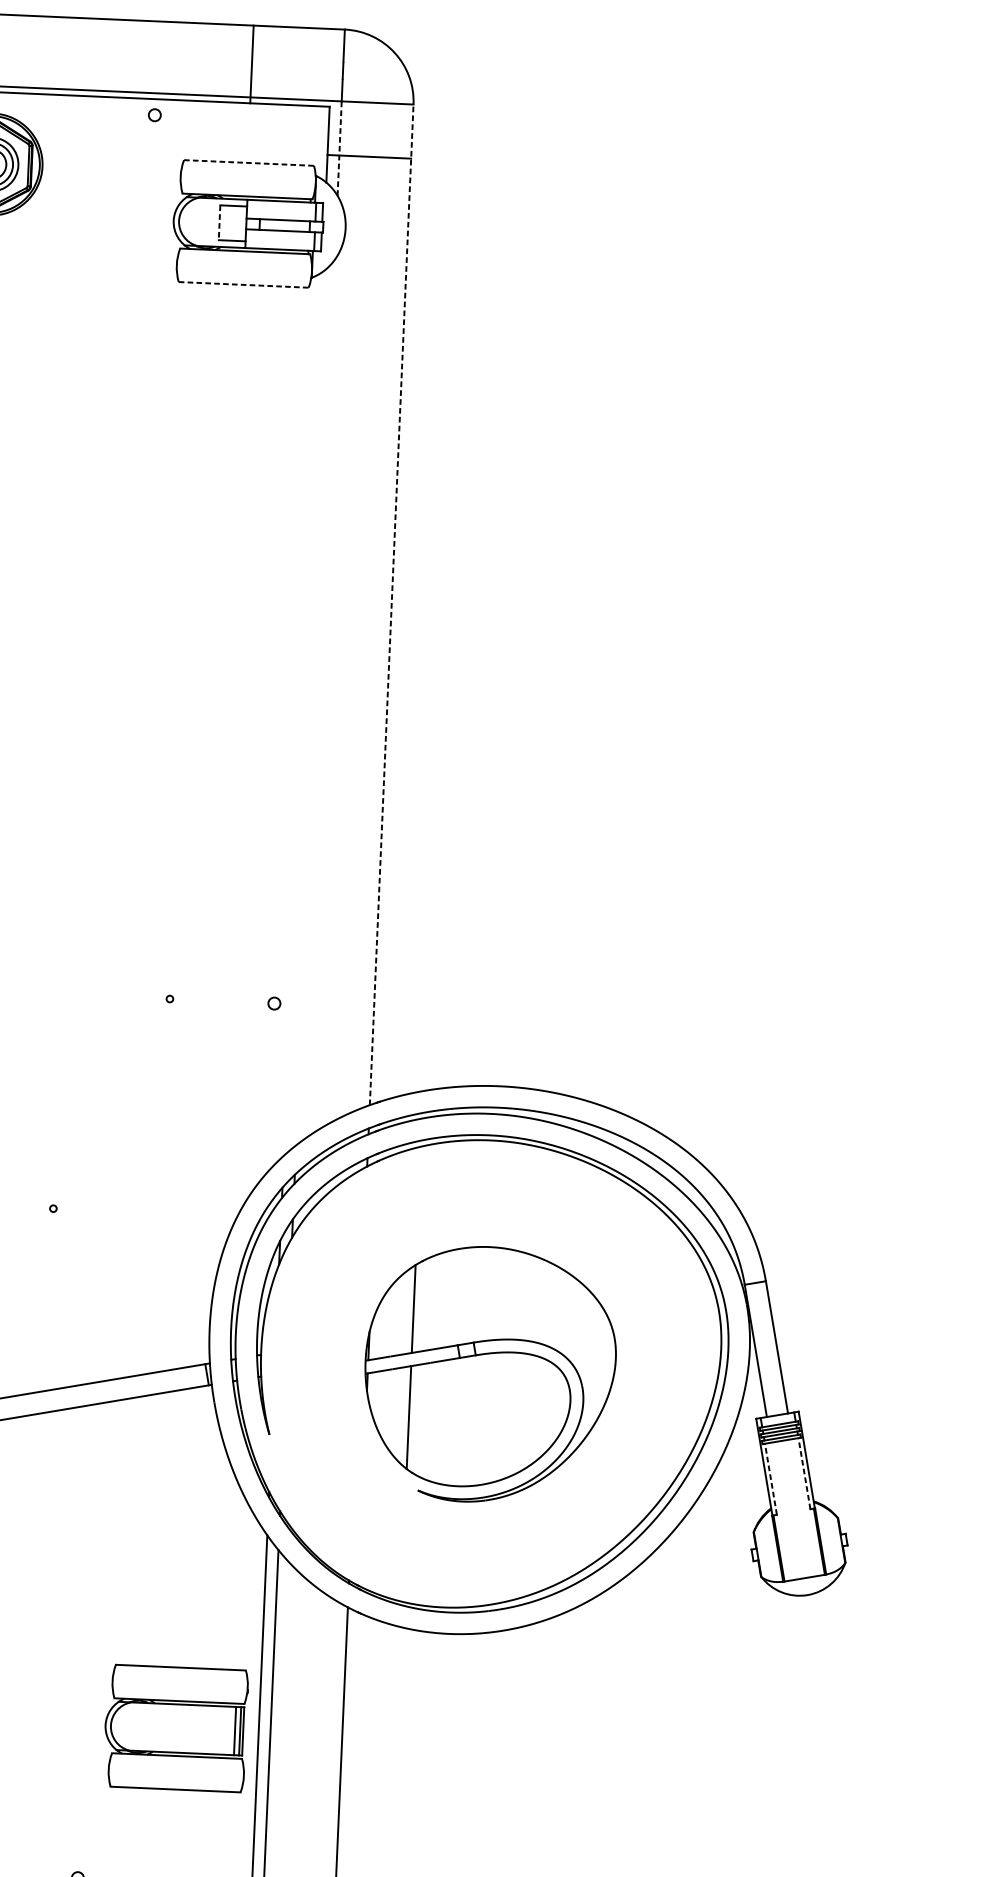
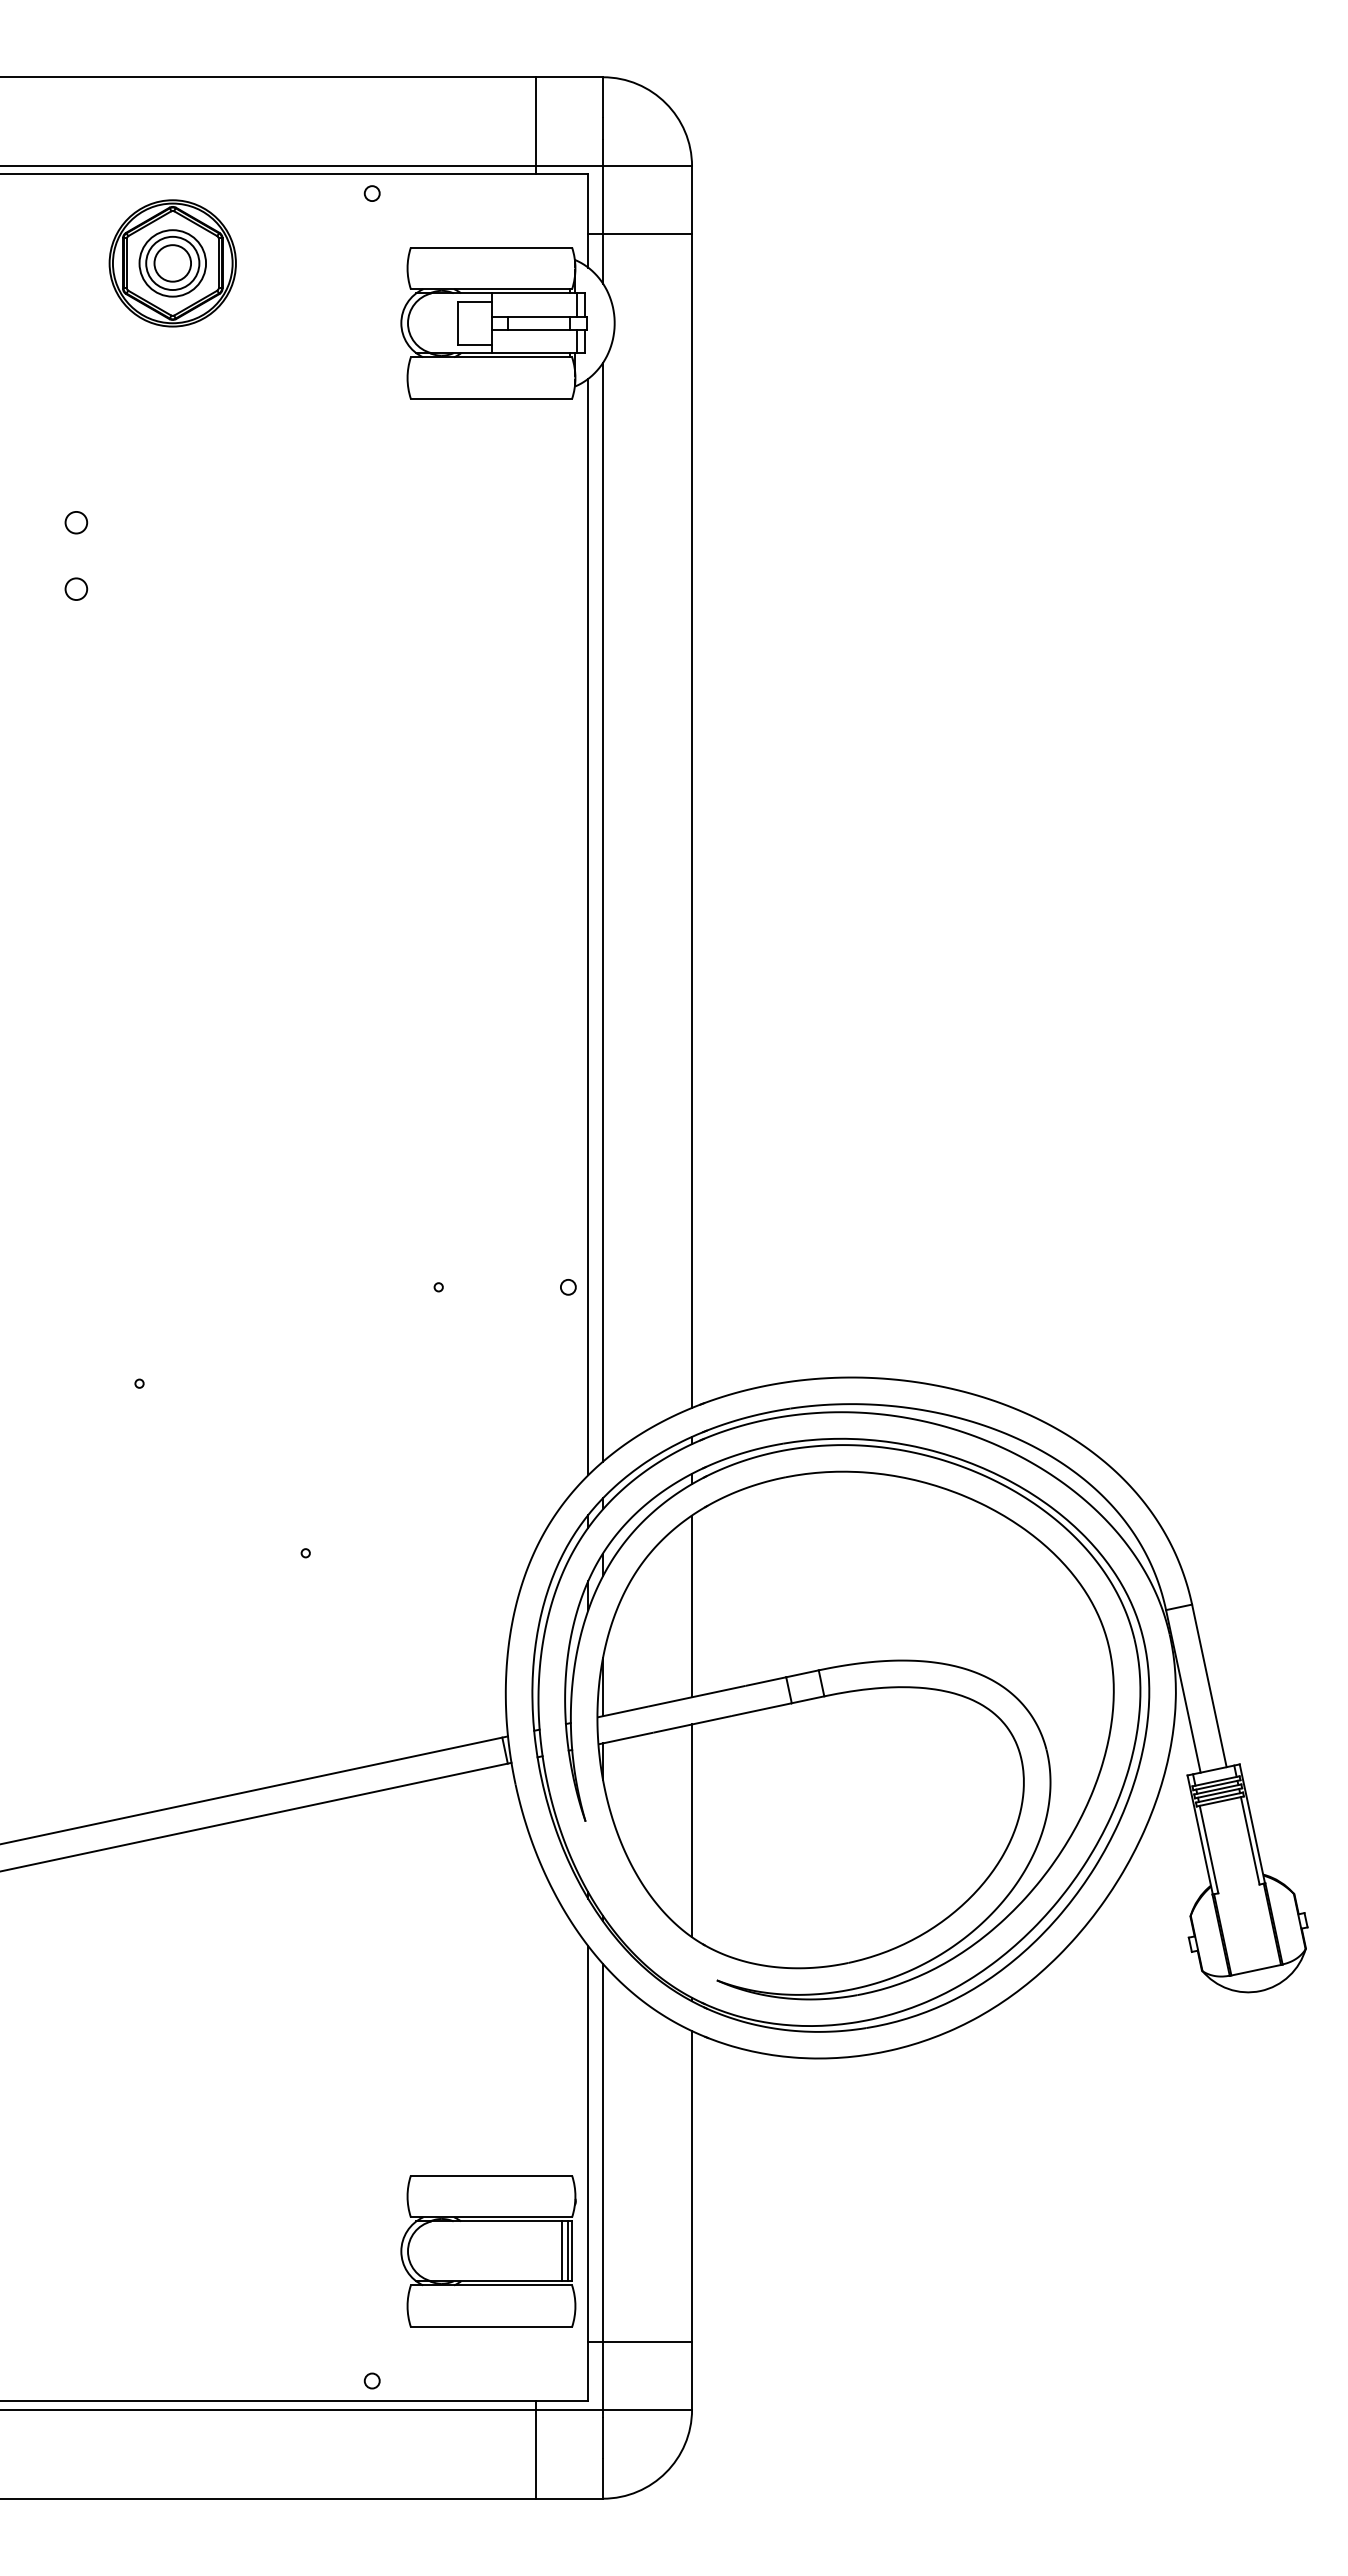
line: (251, 64) -> (535, 125), moved
line: (339, 148) -> (602, 224), dashed -> solid
line: (249, 162) -> (491, 247), dashed -> solid
line: (219, 222) -> (458, 323), dashed -> solid
line: (243, 284) -> (491, 398), dashed -> solid
line: (392, 605) -> (692, 787), dashed -> solid
line: (315, 701) -> (602, 911), added
line: (303, 713) -> (588, 926), added
part: (490, 1374) -> (855, 1735), size x1.67
line: (804, 1473) -> (1250, 1840), dashed -> solid
line: (771, 1479) -> (1209, 1849), dashed -> solid
part: (175, 1728) -> (488, 2251), moved
line: (295, 1856) -> (640, 2342), added

